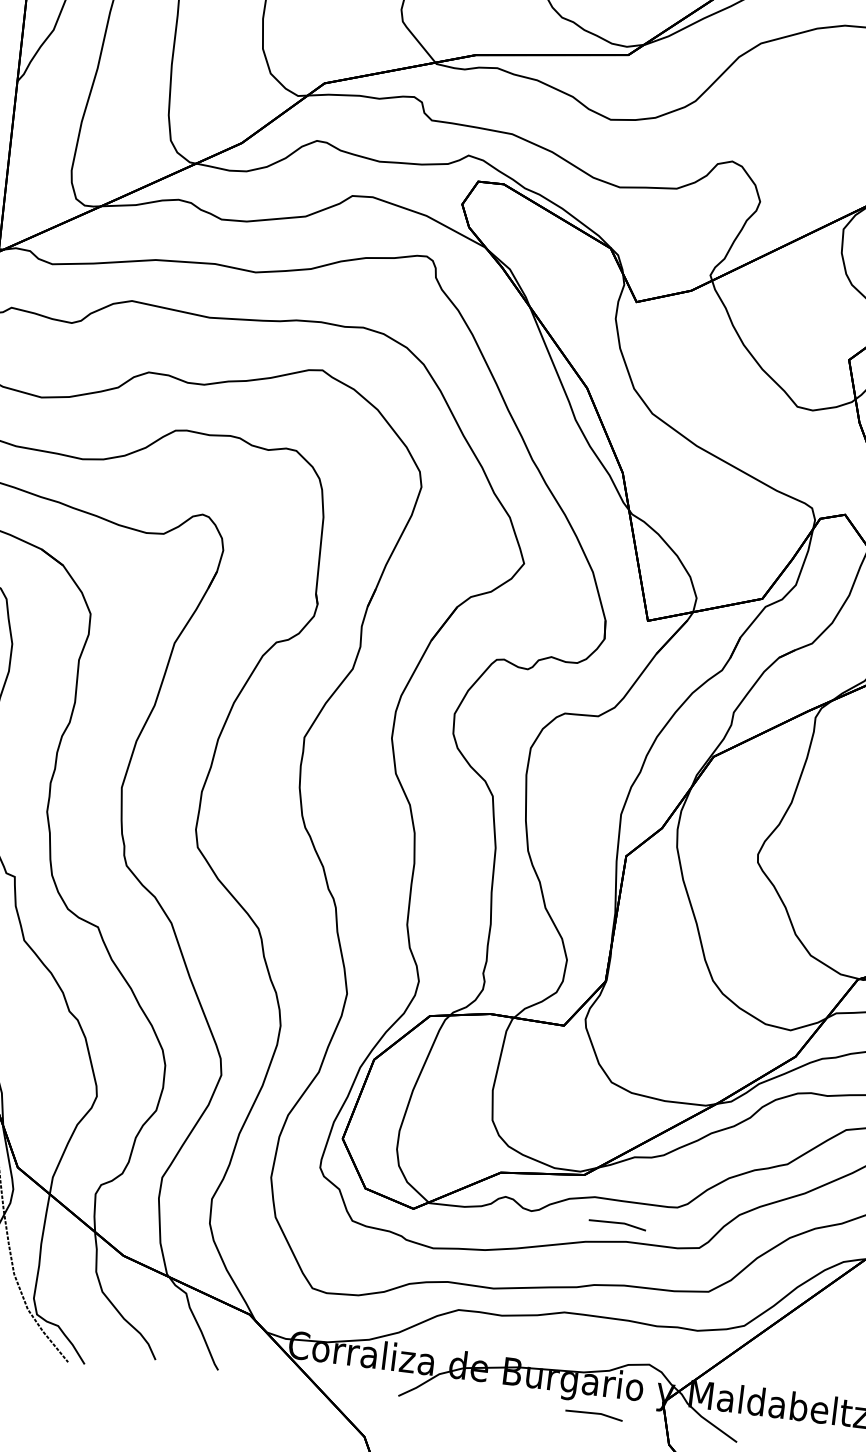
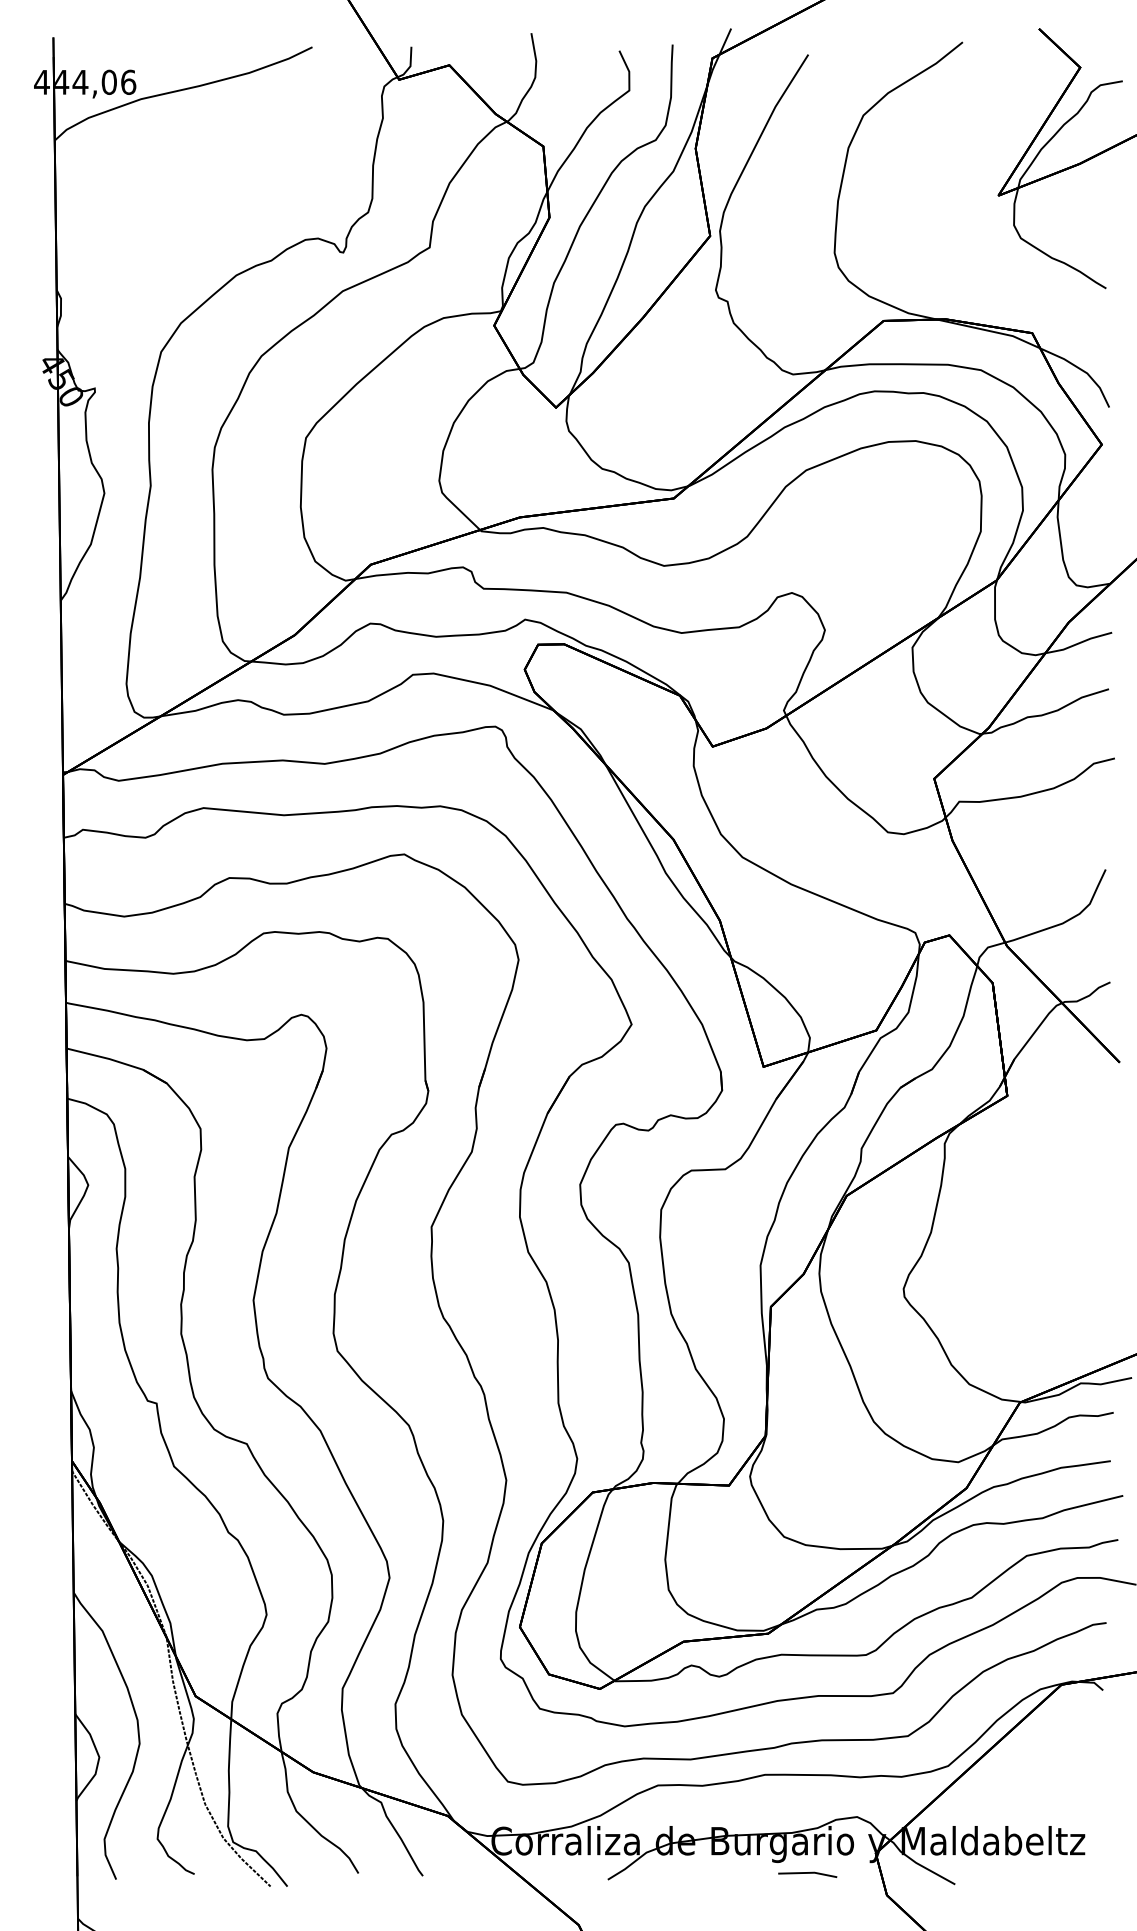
line: (617, 1223) -> (807, 1678), removed

